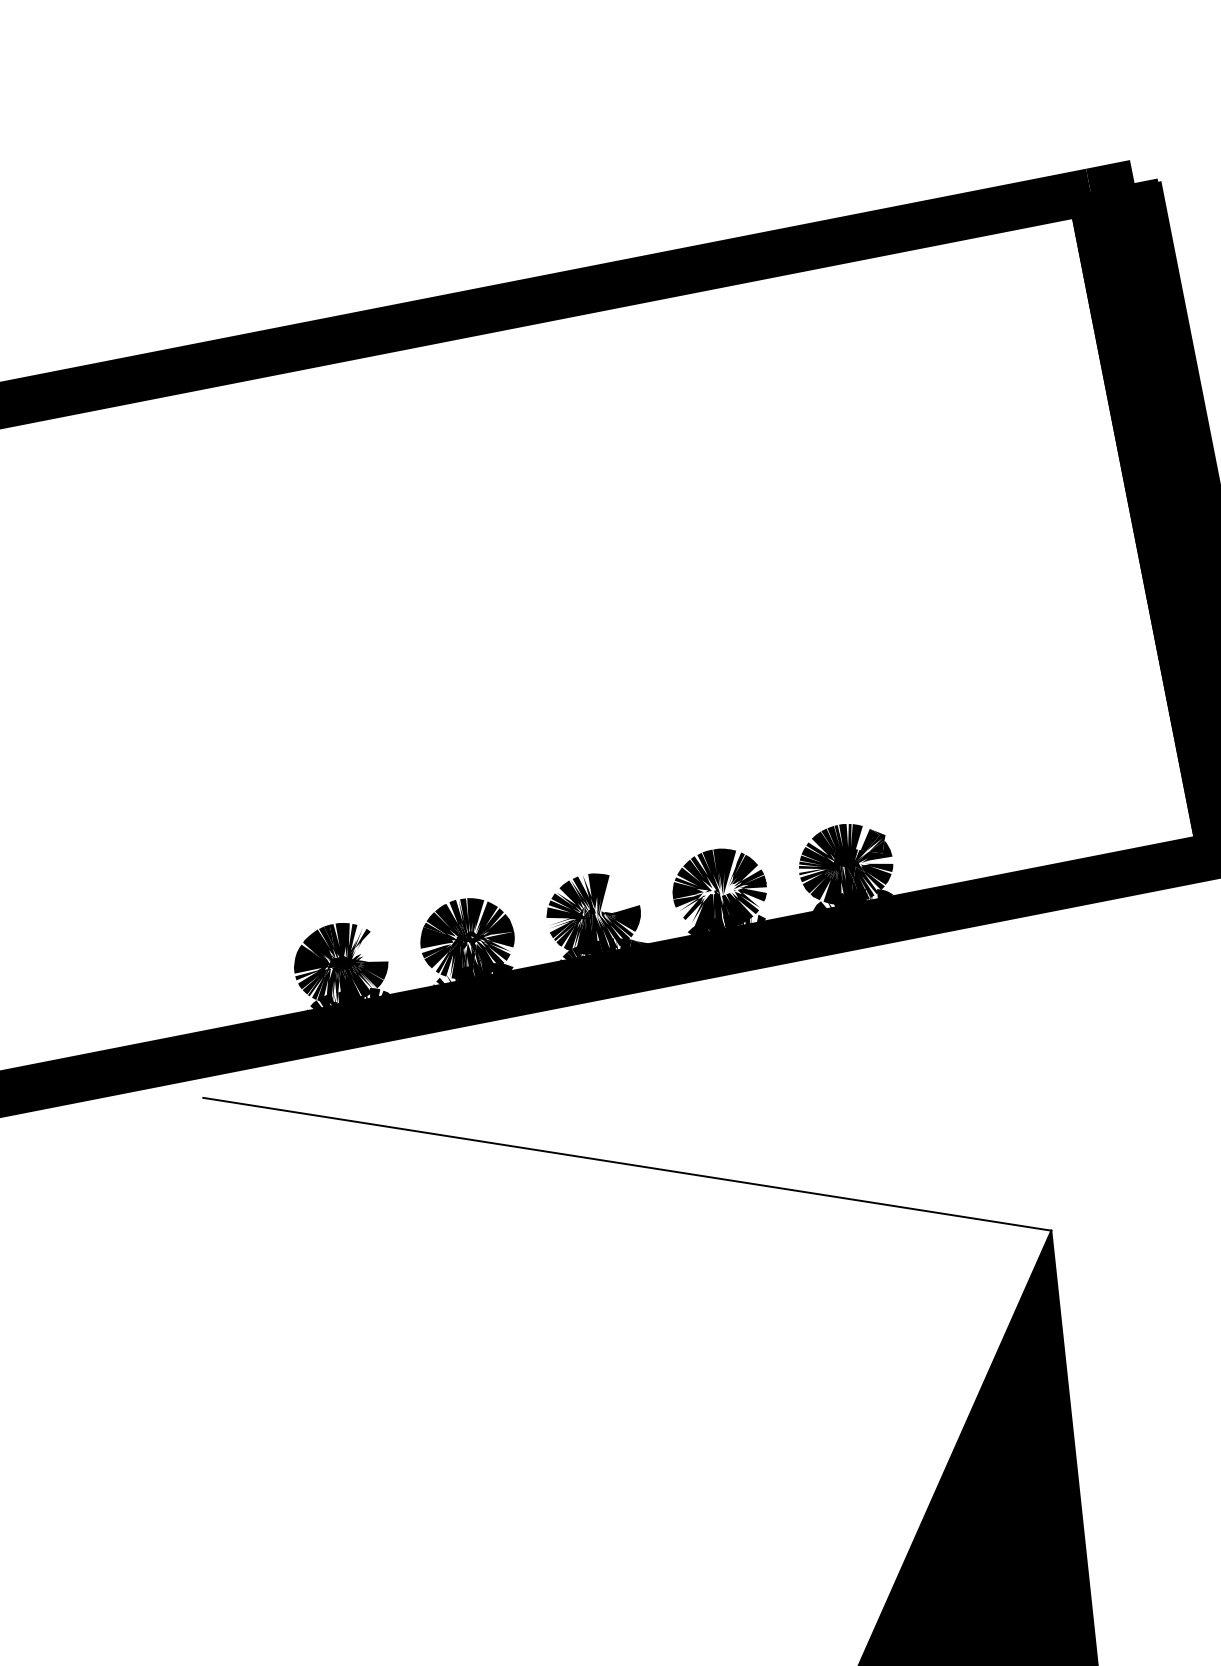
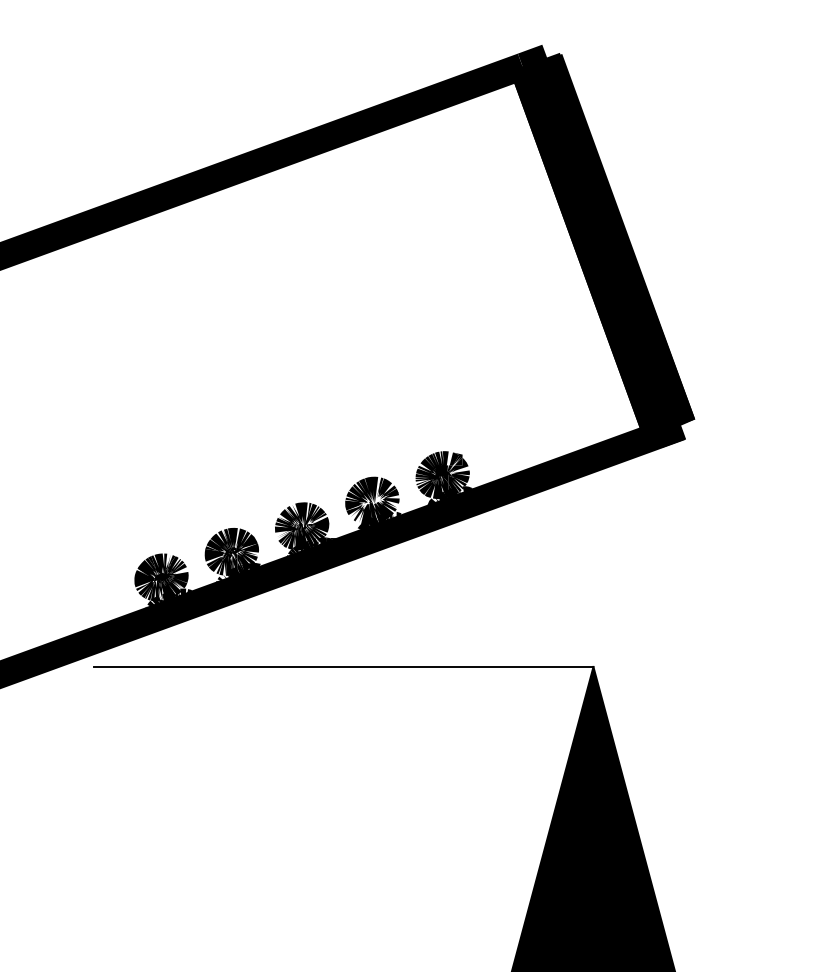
fill: (617, 899) -> (314, 515), added
fill: (369, 949) -> (176, 566), added

